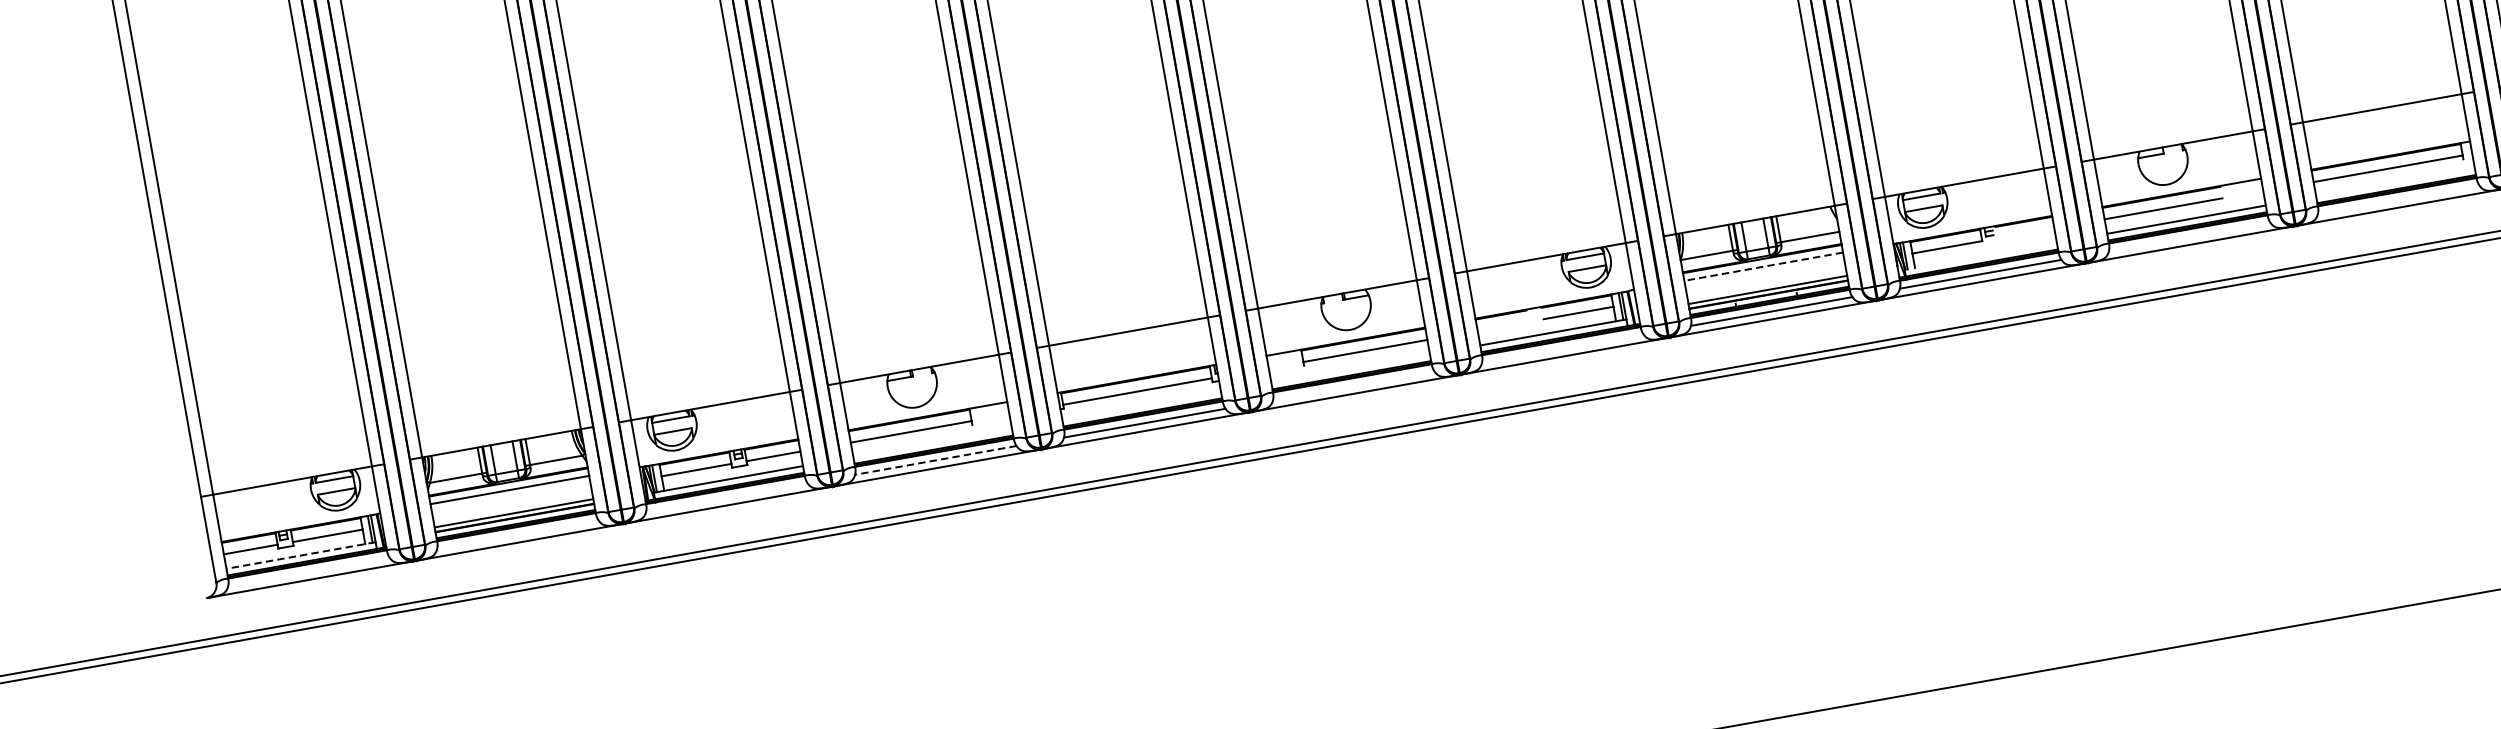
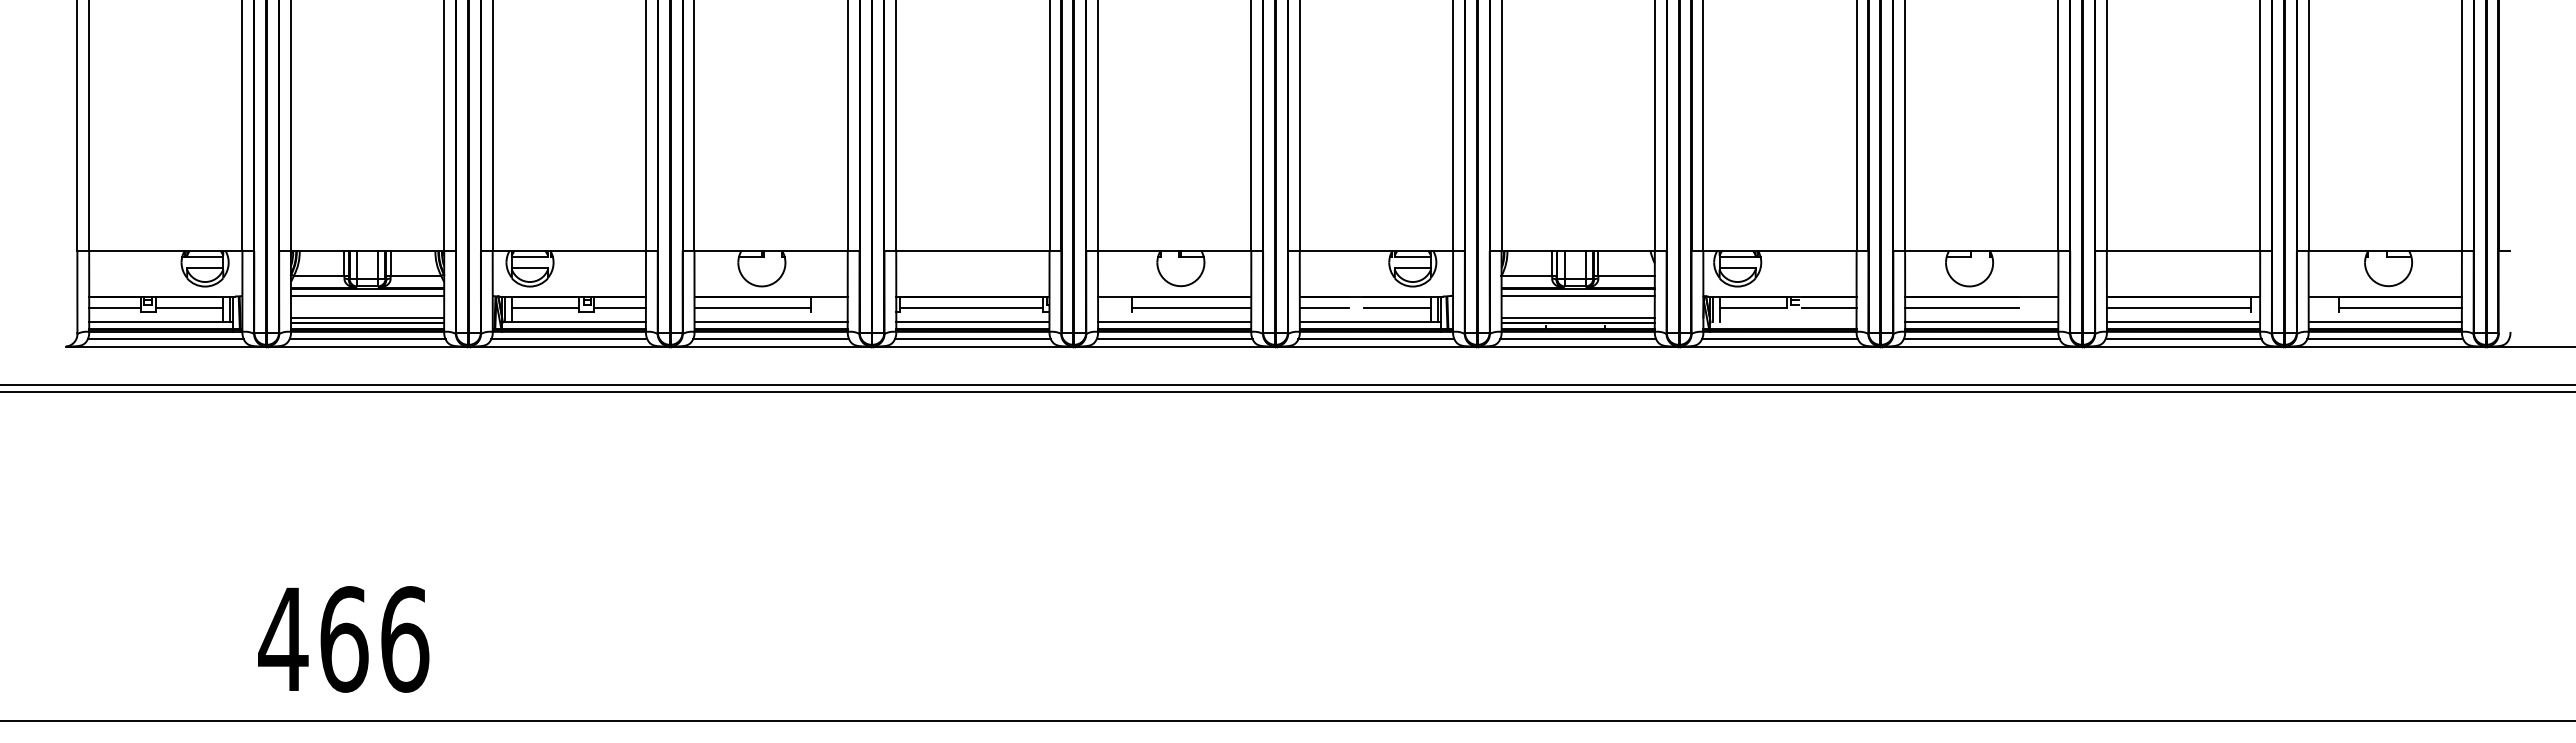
line: (2395, 182) -> (2183, 322), added
line: (2398, 200) -> (2183, 339), added
line: (2025, 233) -> (1828, 308), added
line: (2189, 237) -> (1981, 339), added
line: (1763, 266) -> (1578, 295), dashed -> solid
line: (1502, 326) -> (1323, 308), added
line: (1562, 349) -> (1376, 339), added
line: (1350, 368) -> (1174, 322), added
line: (1353, 386) -> (1174, 339), added
line: (1141, 405) -> (972, 322), added
line: (932, 443) -> (770, 322), added
line: (935, 460) -> (770, 339), dashed -> solid
line: (727, 497) -> (569, 339), added
line: (517, 535) -> (367, 339), added
line: (300, 555) -> (160, 322), dashed -> solid
line: (308, 572) -> (165, 339), added

